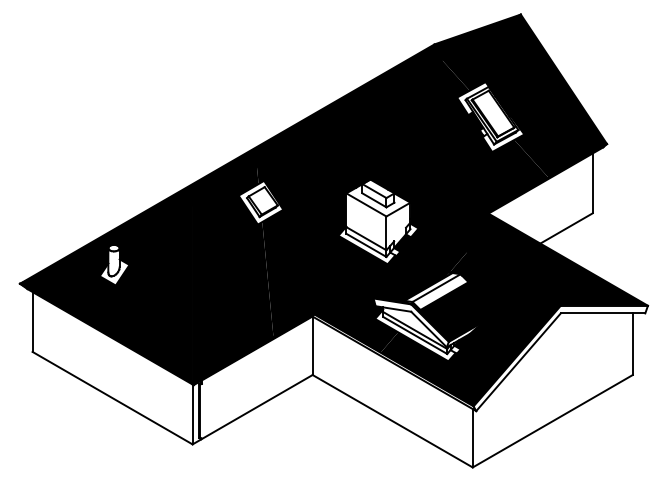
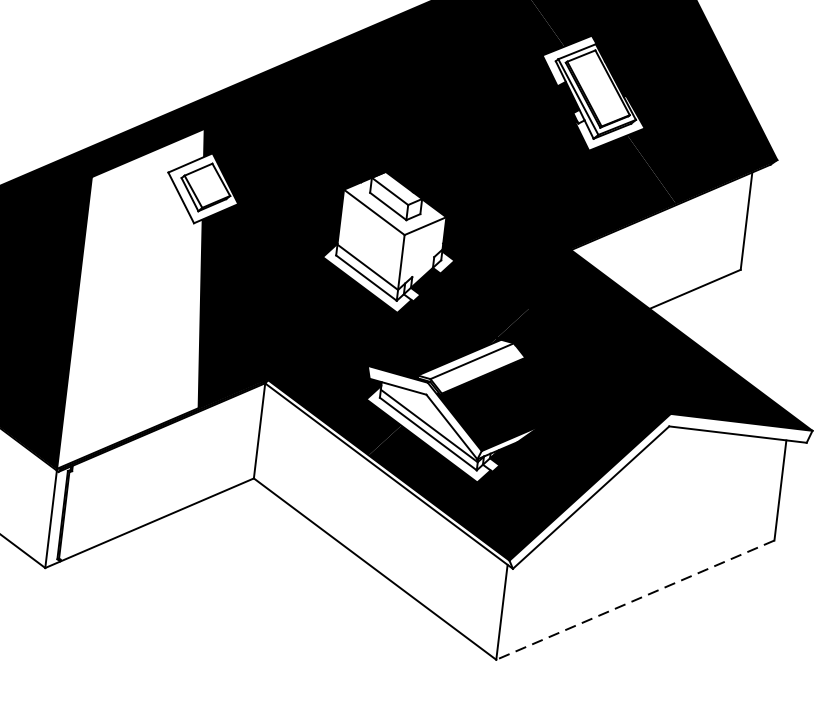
fill: (232, 274) -> (143, 299), removed
line: (552, 421) -> (634, 600), solid -> dashed

